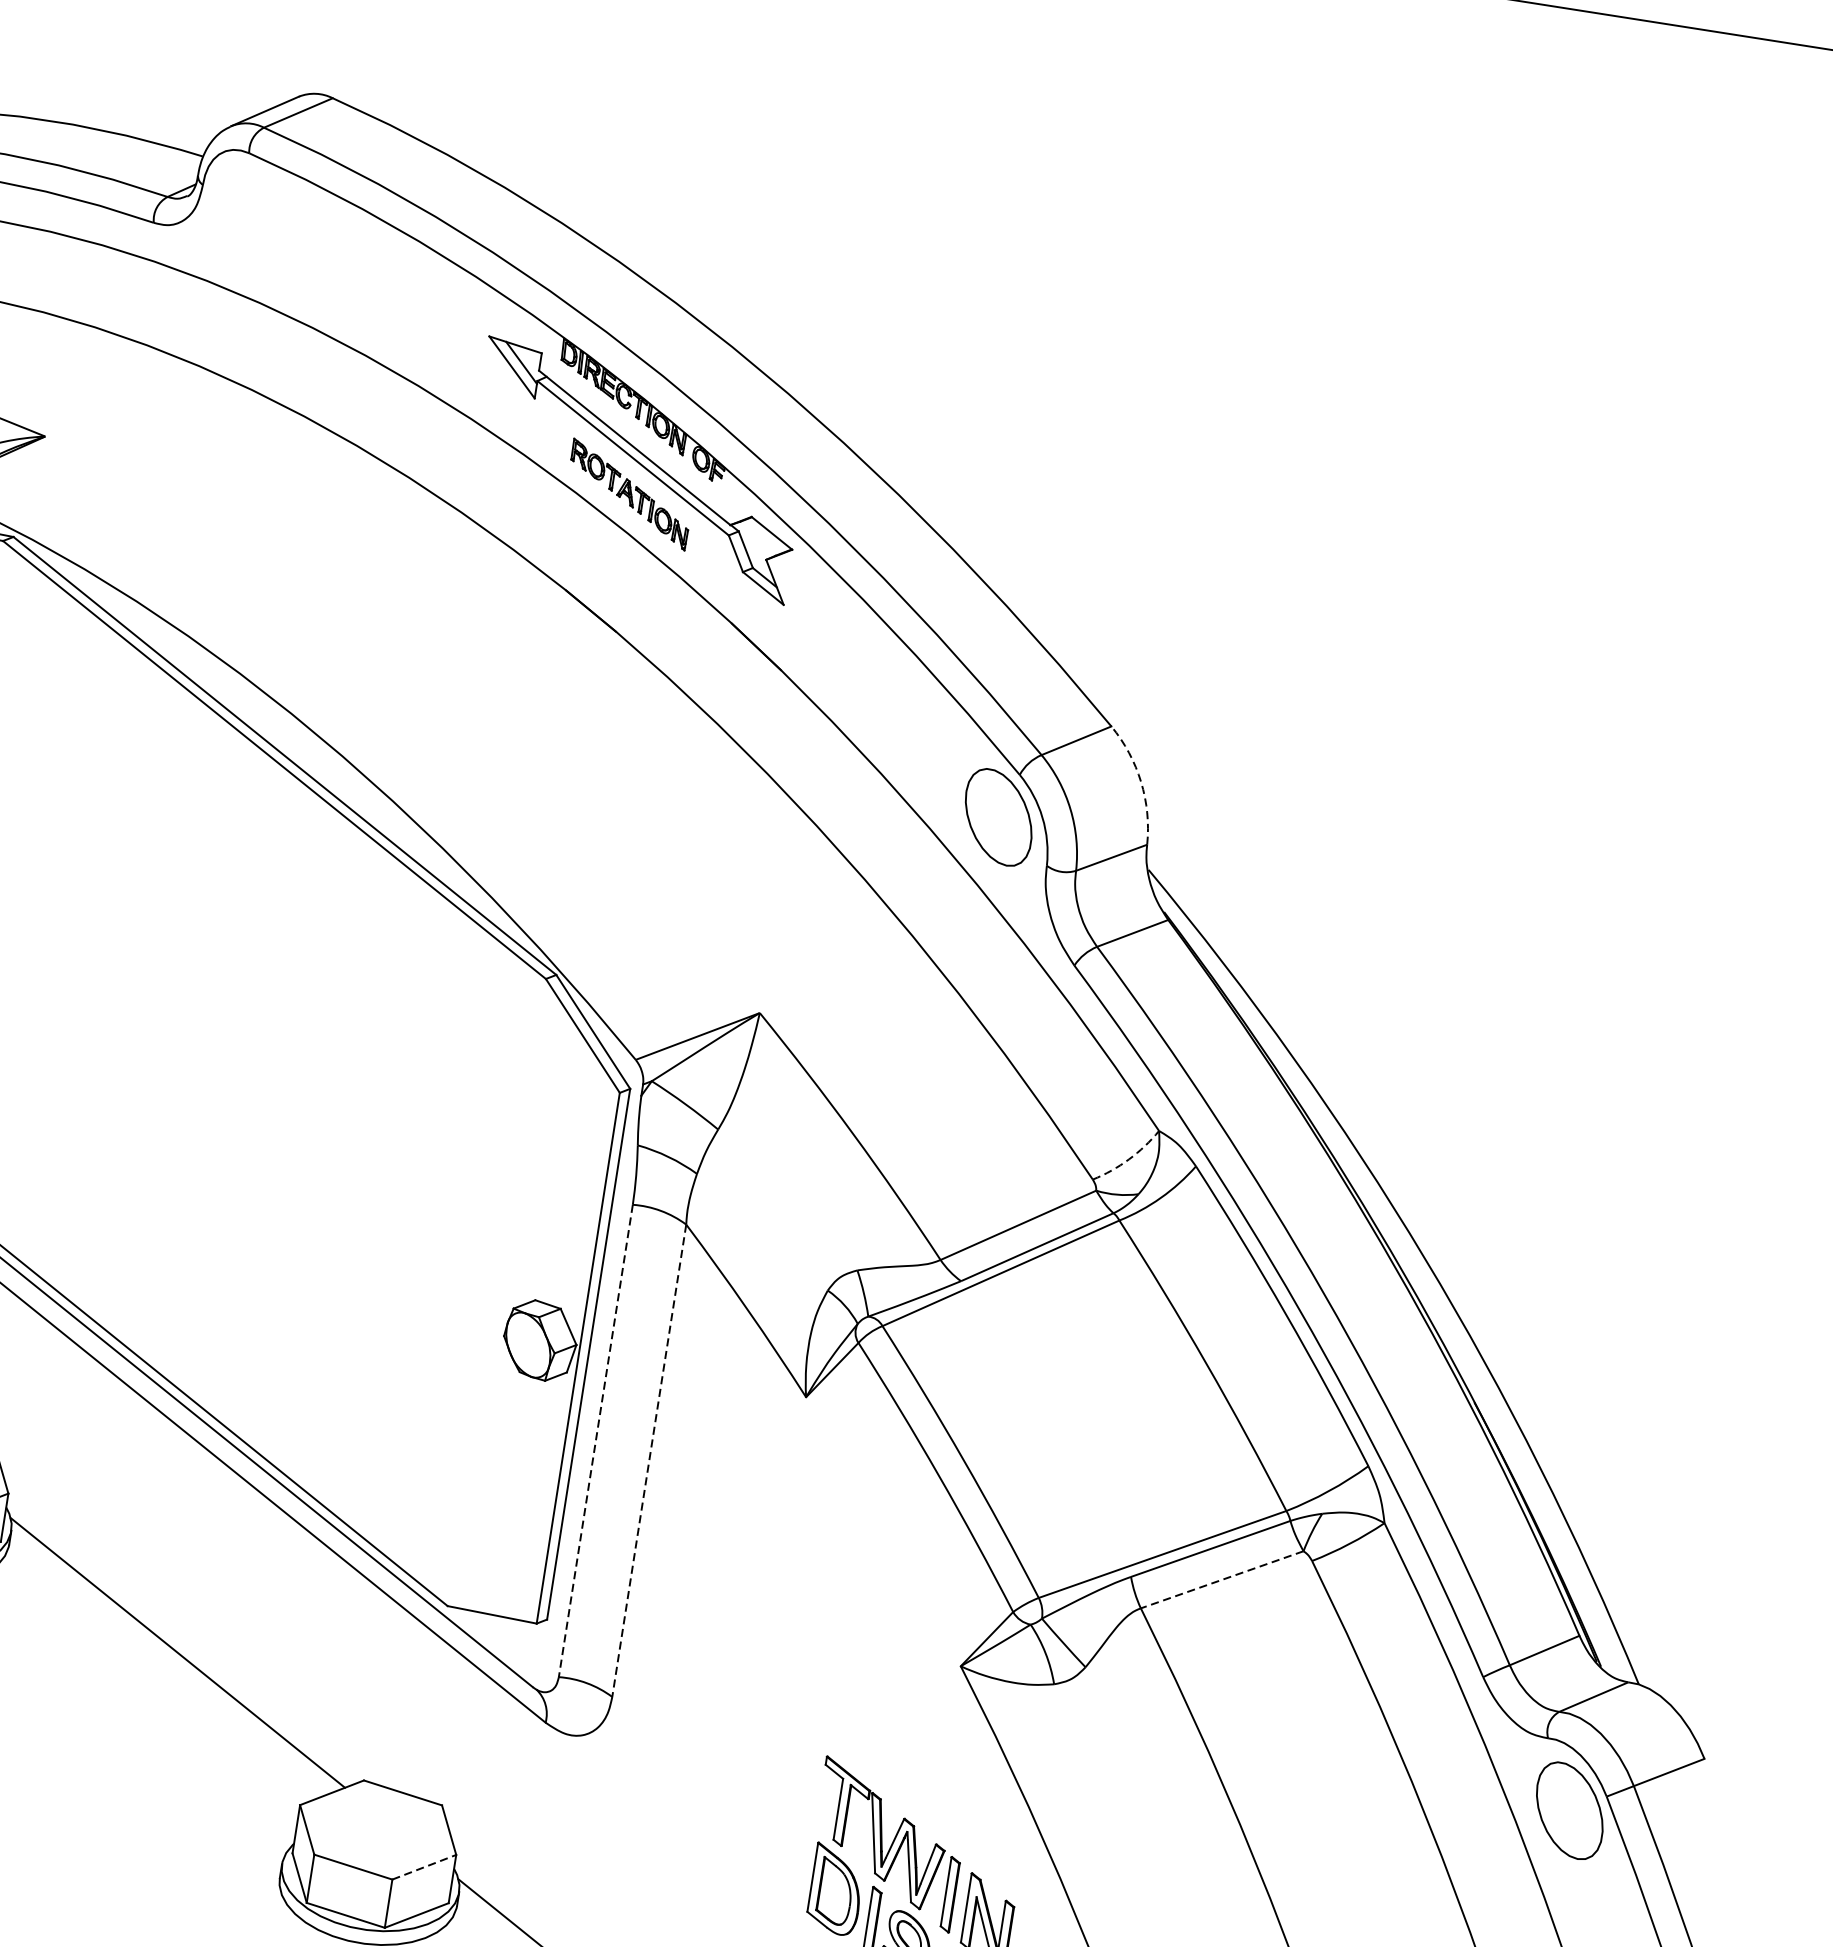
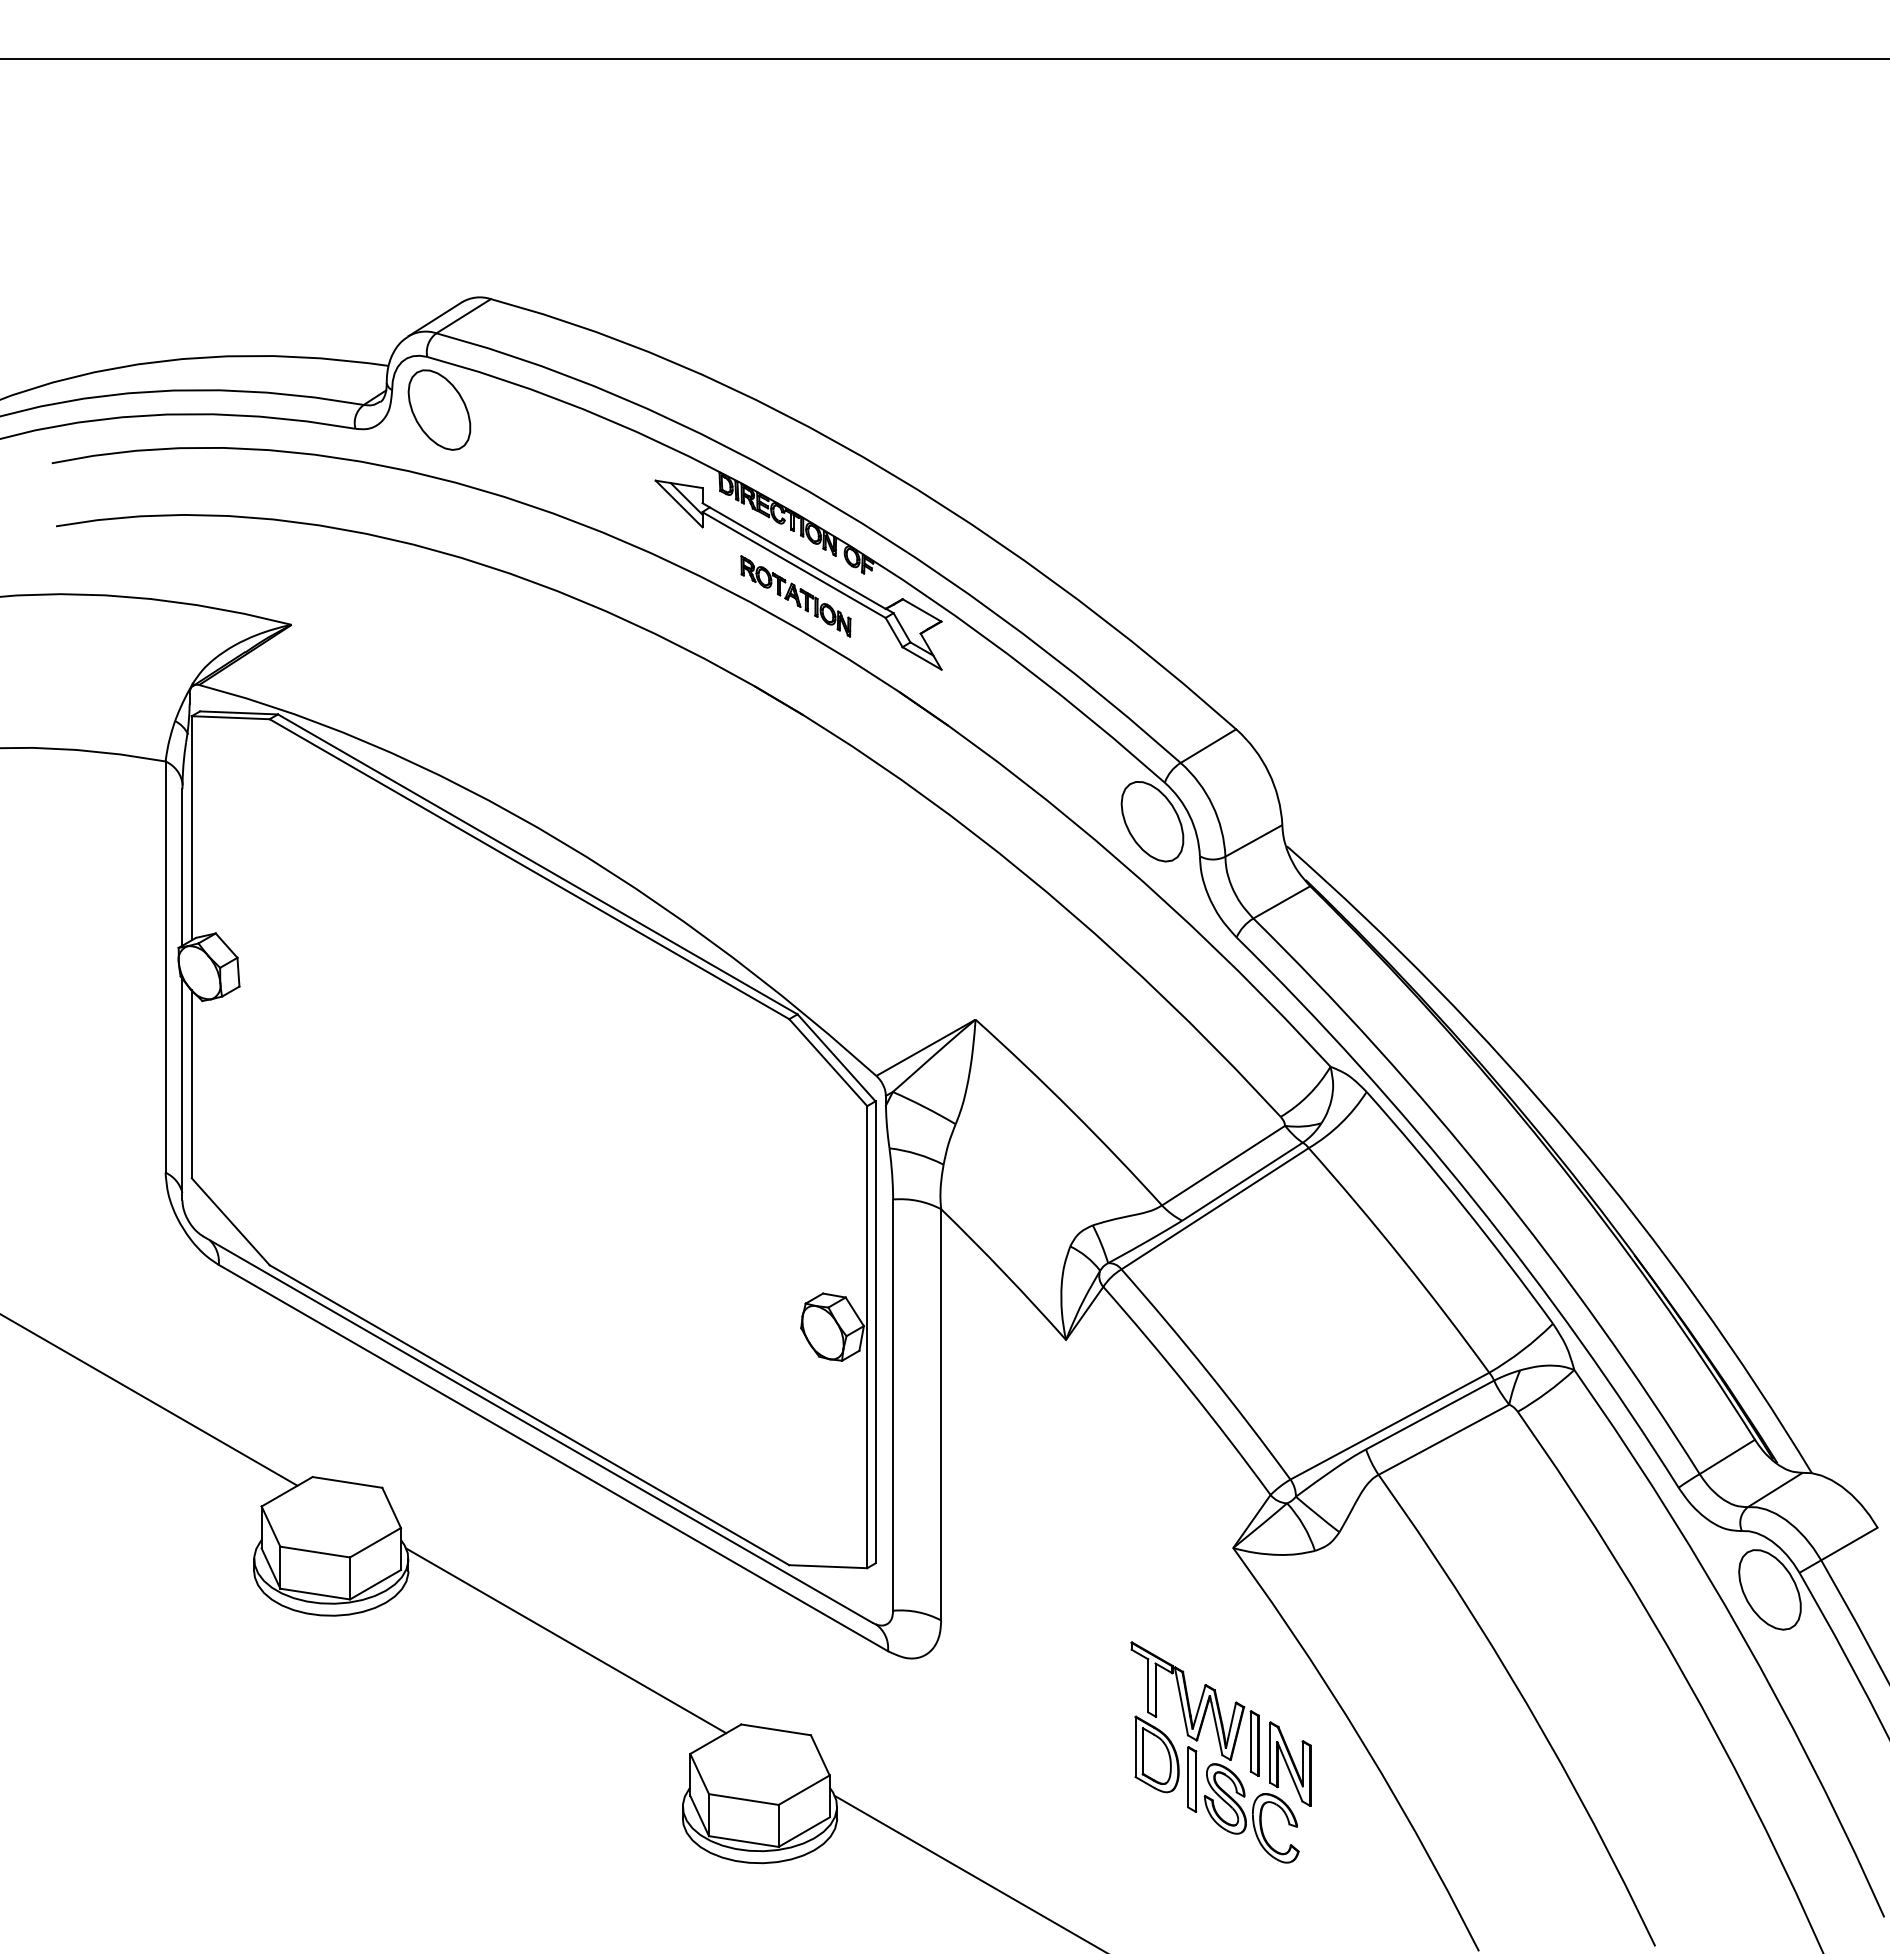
part: (253, 215) -> (439, 409), added
arc: (1140, 781) -> (1268, 772), dashed -> solid
arc: (1128, 1158) -> (1308, 1094), dashed -> solid
line: (596, 1441) -> (893, 1405), dashed -> solid
line: (649, 1460) -> (941, 1414), dashed -> solid
line: (1221, 1579) -> (1443, 1439), dashed -> solid
line: (424, 1866) -> (804, 1789), dashed -> solid

